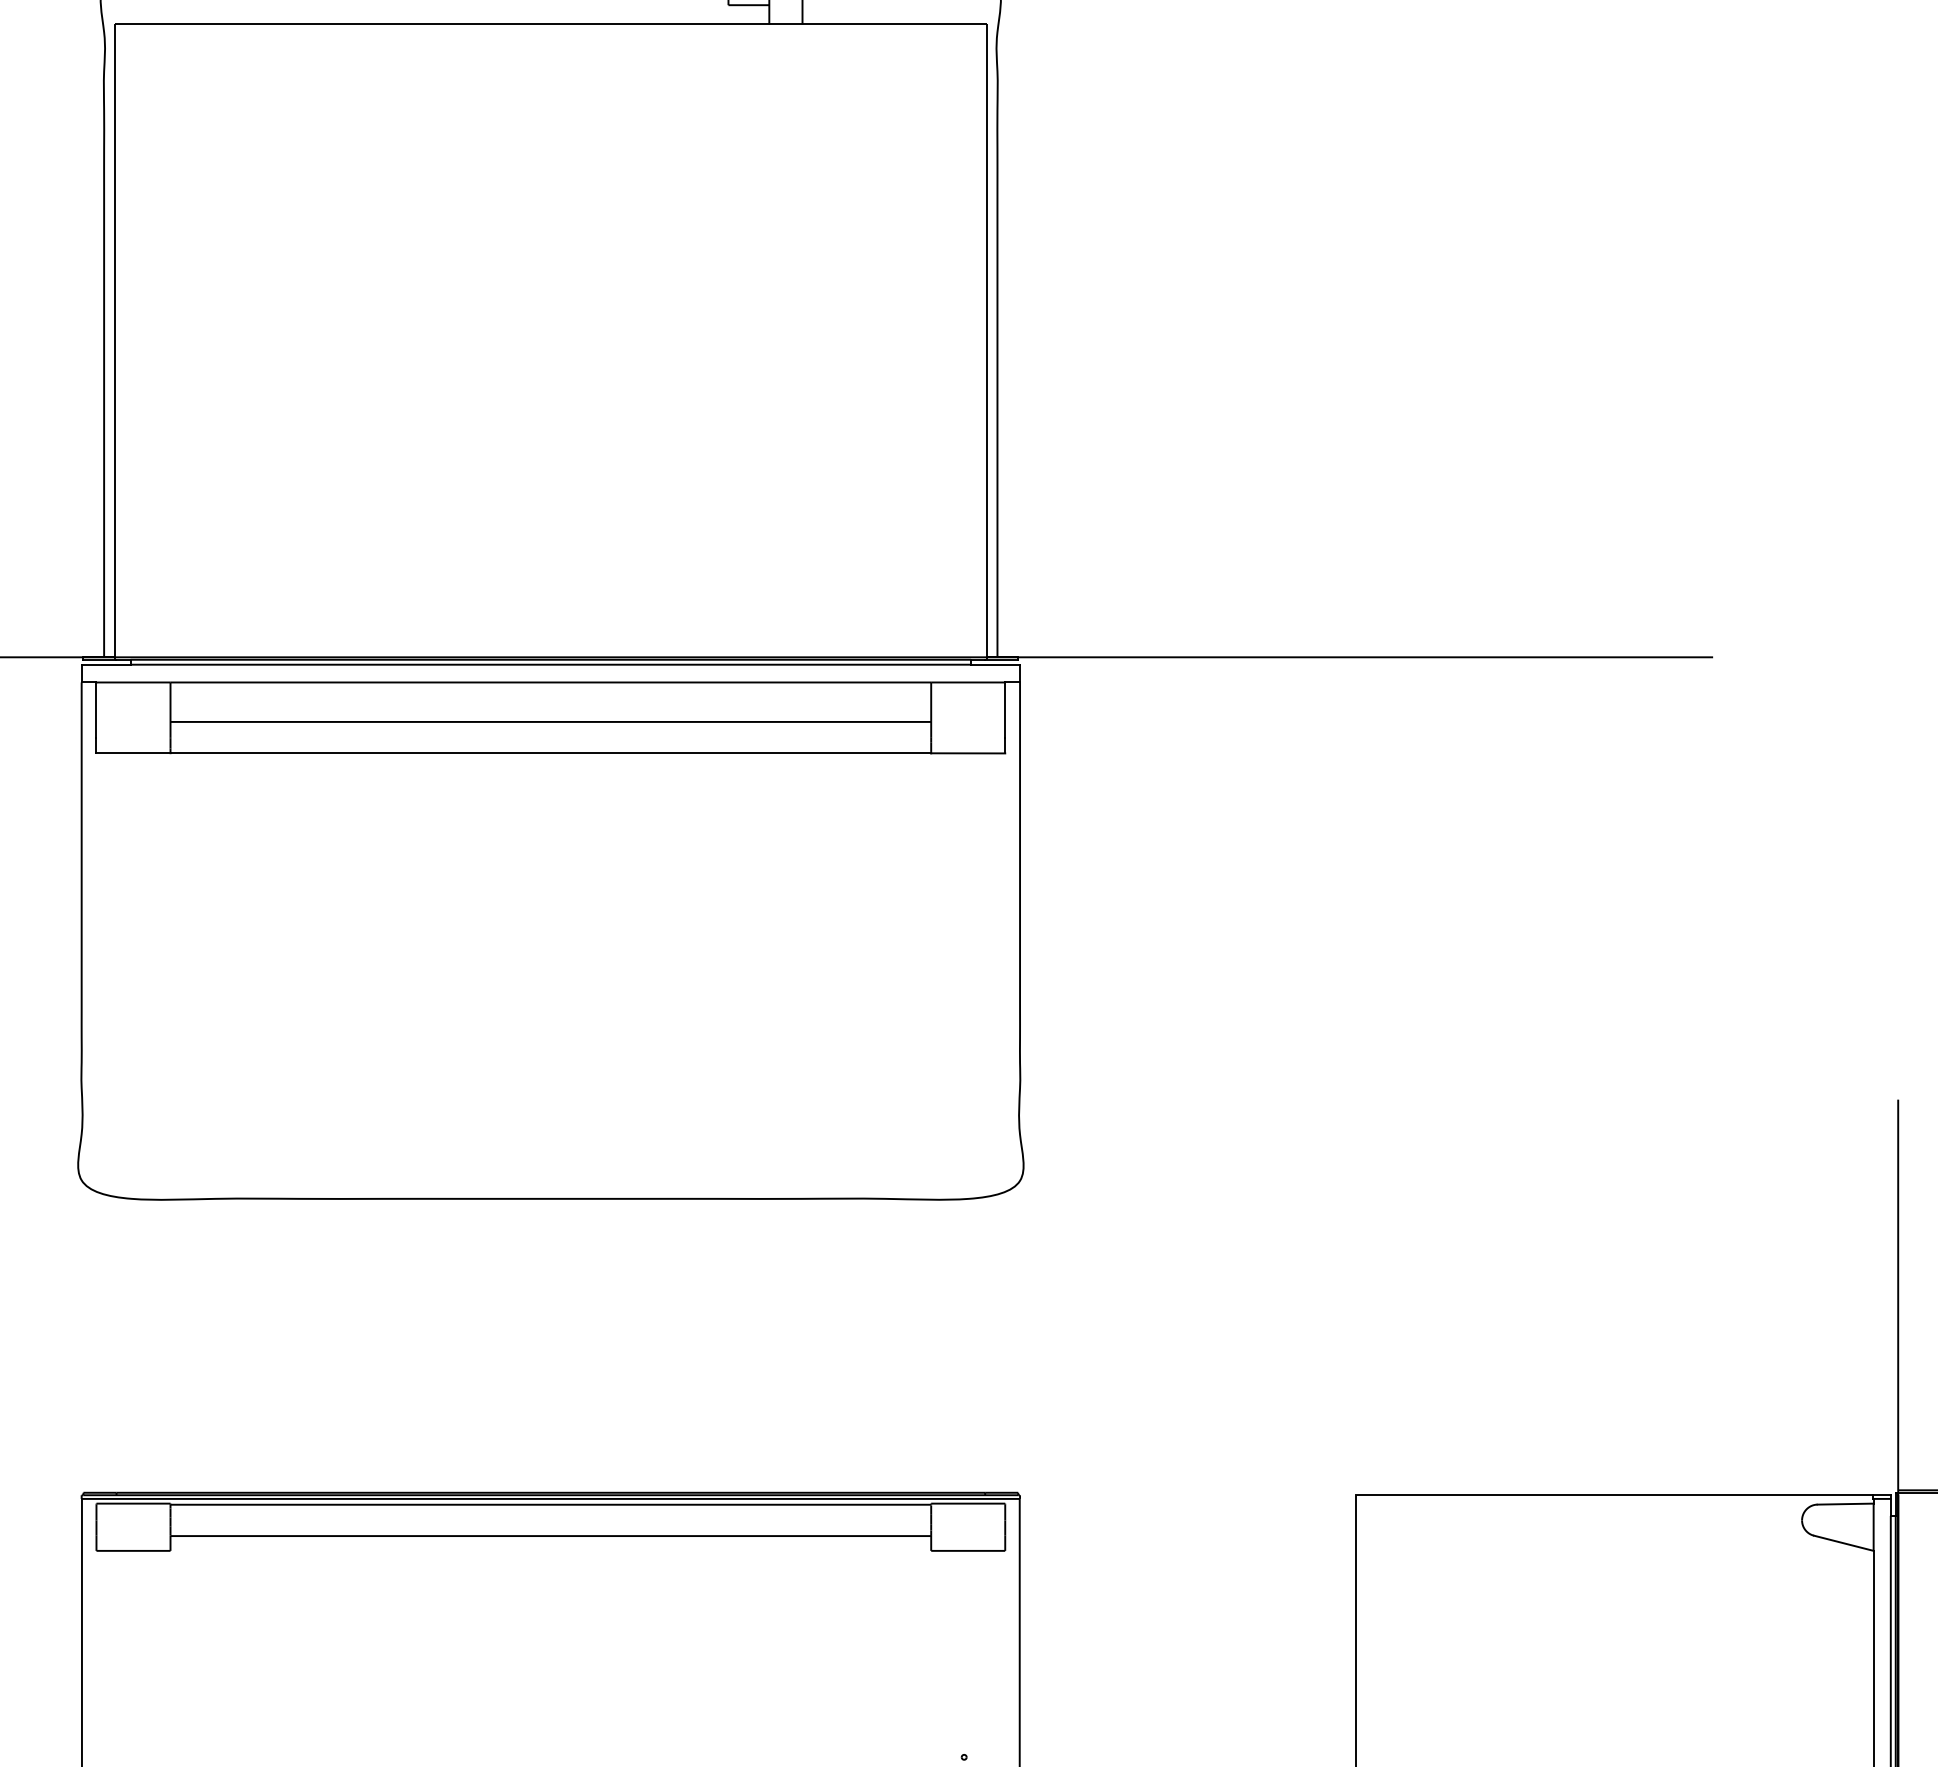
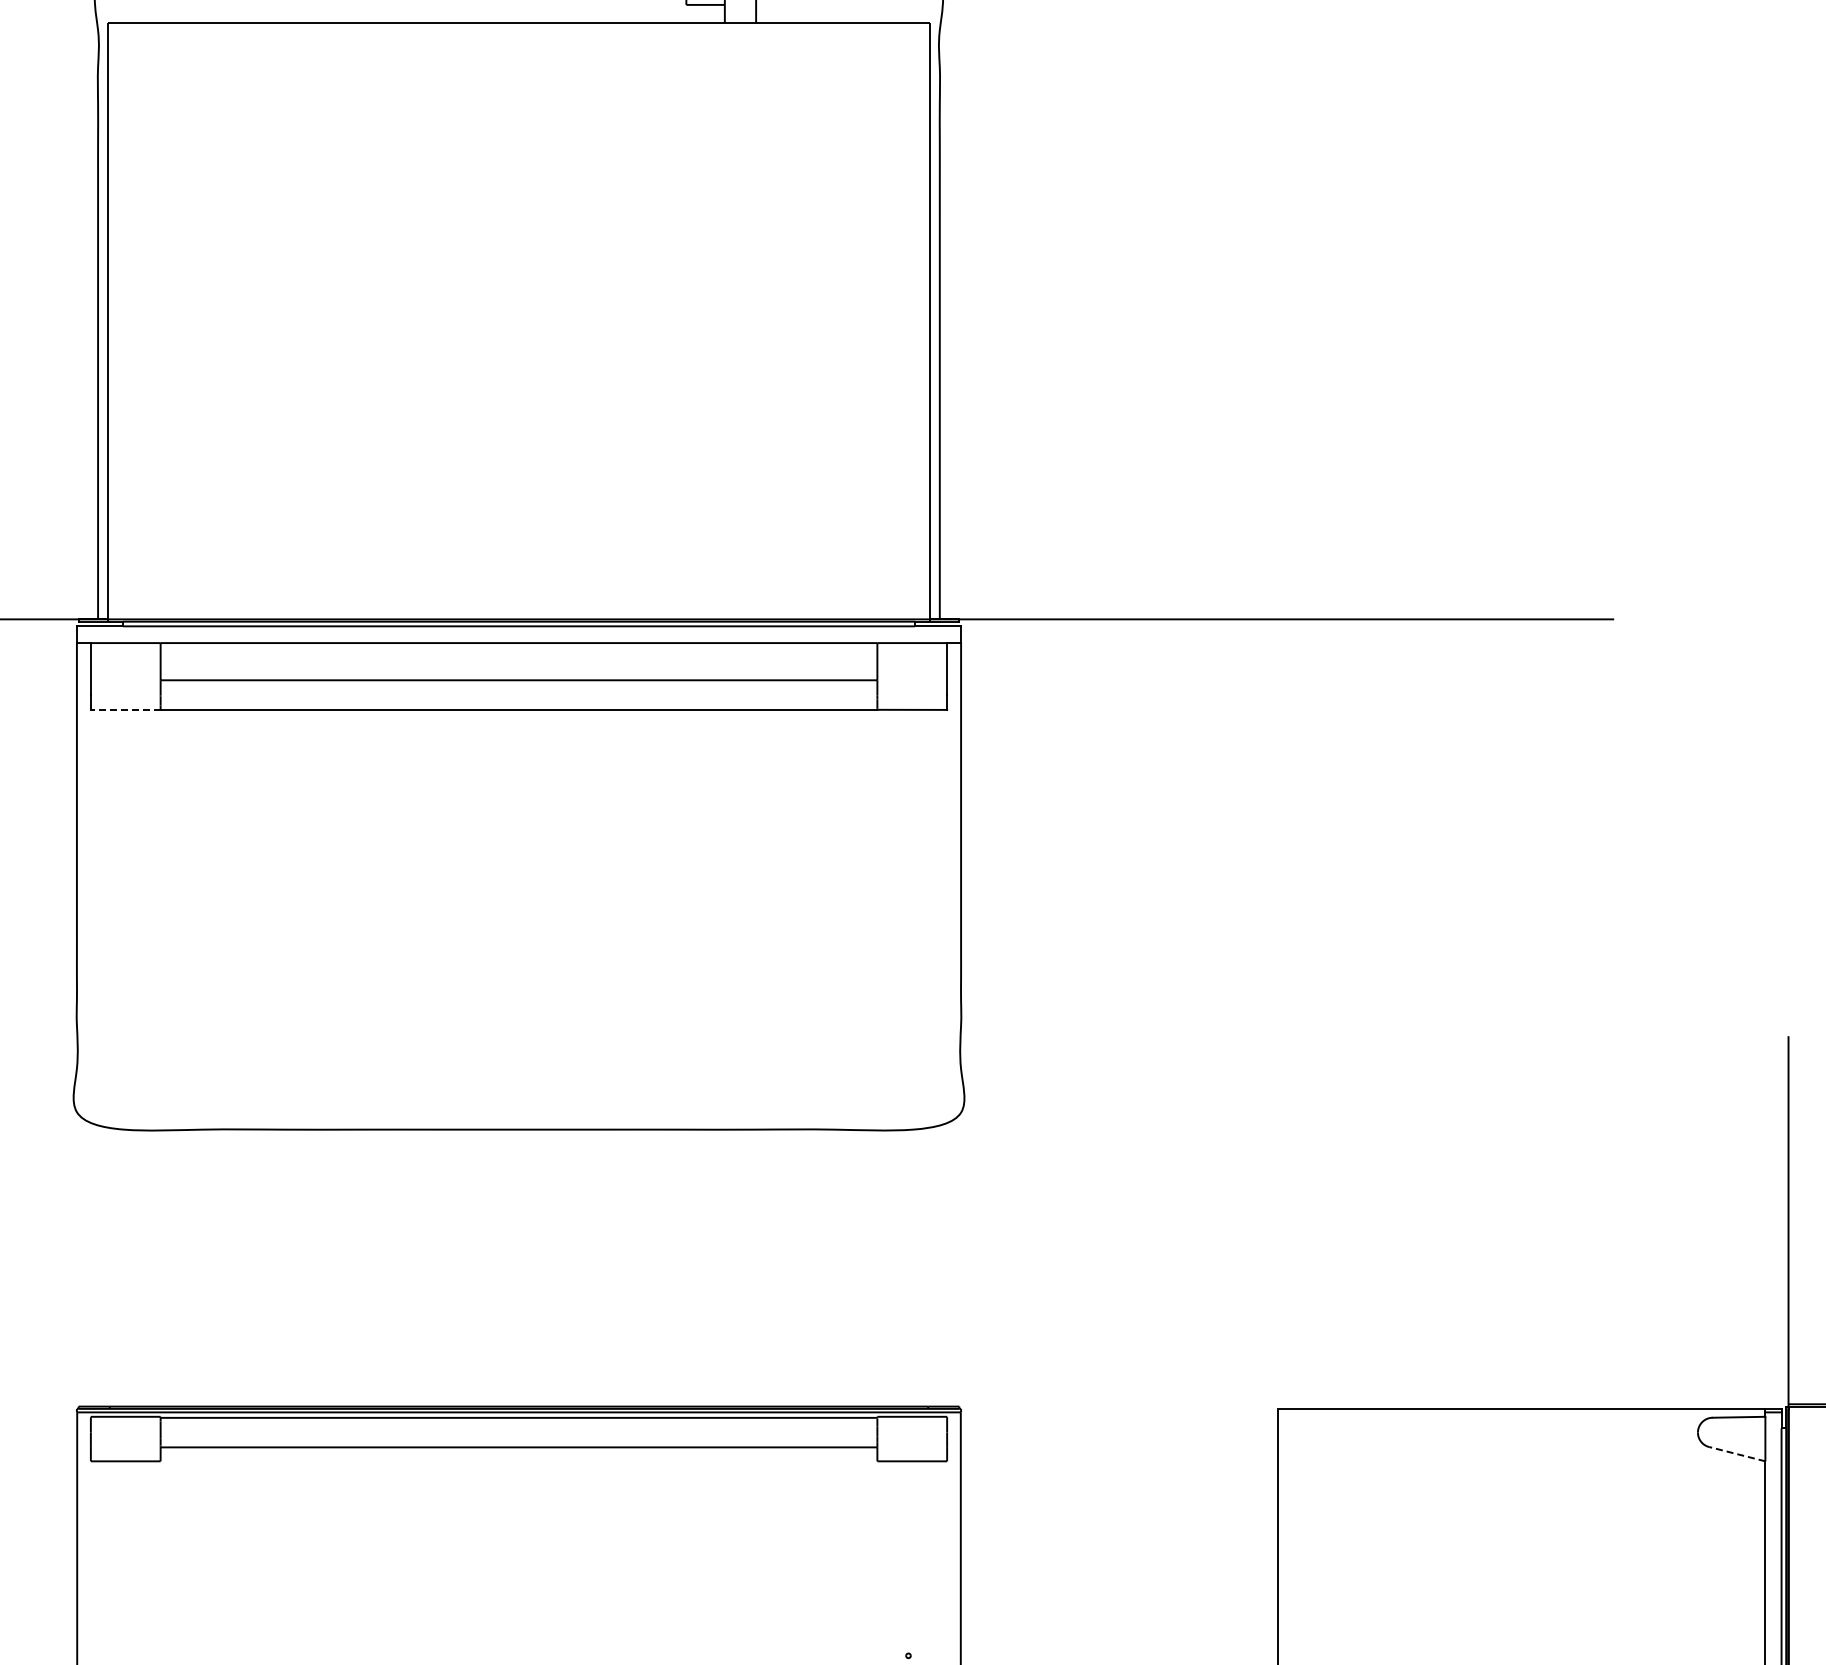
line: (133, 752) -> (125, 709), solid -> dashed
line: (1844, 1543) -> (1737, 1454), solid -> dashed

